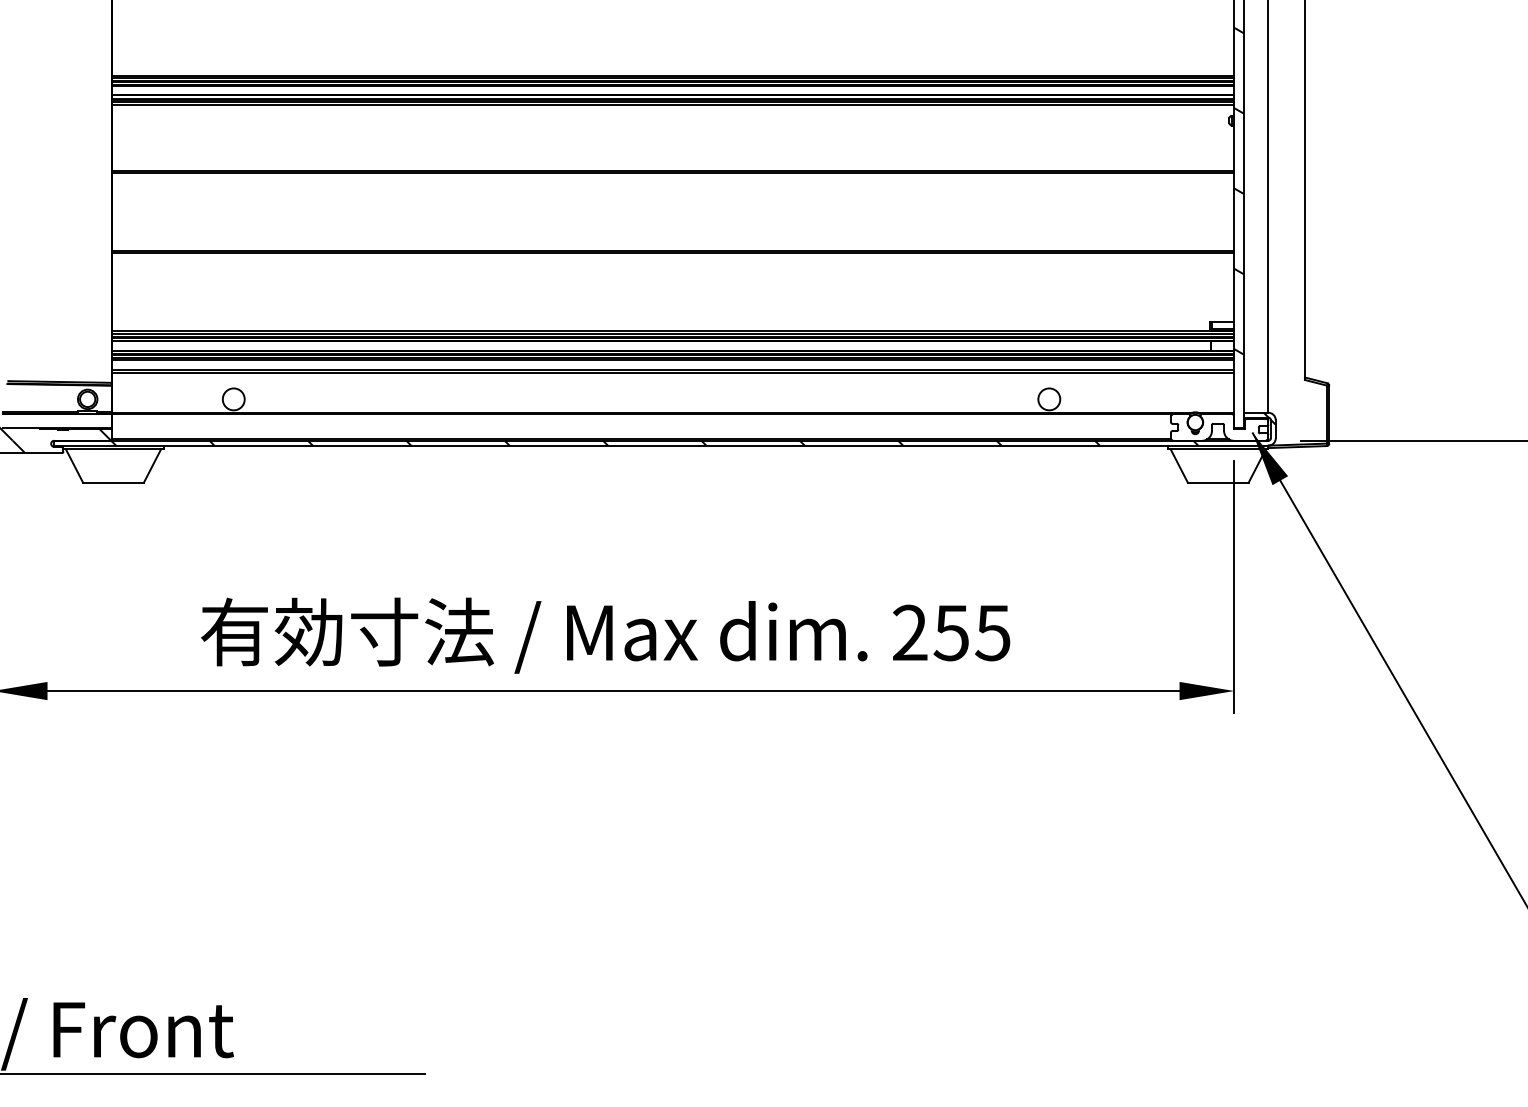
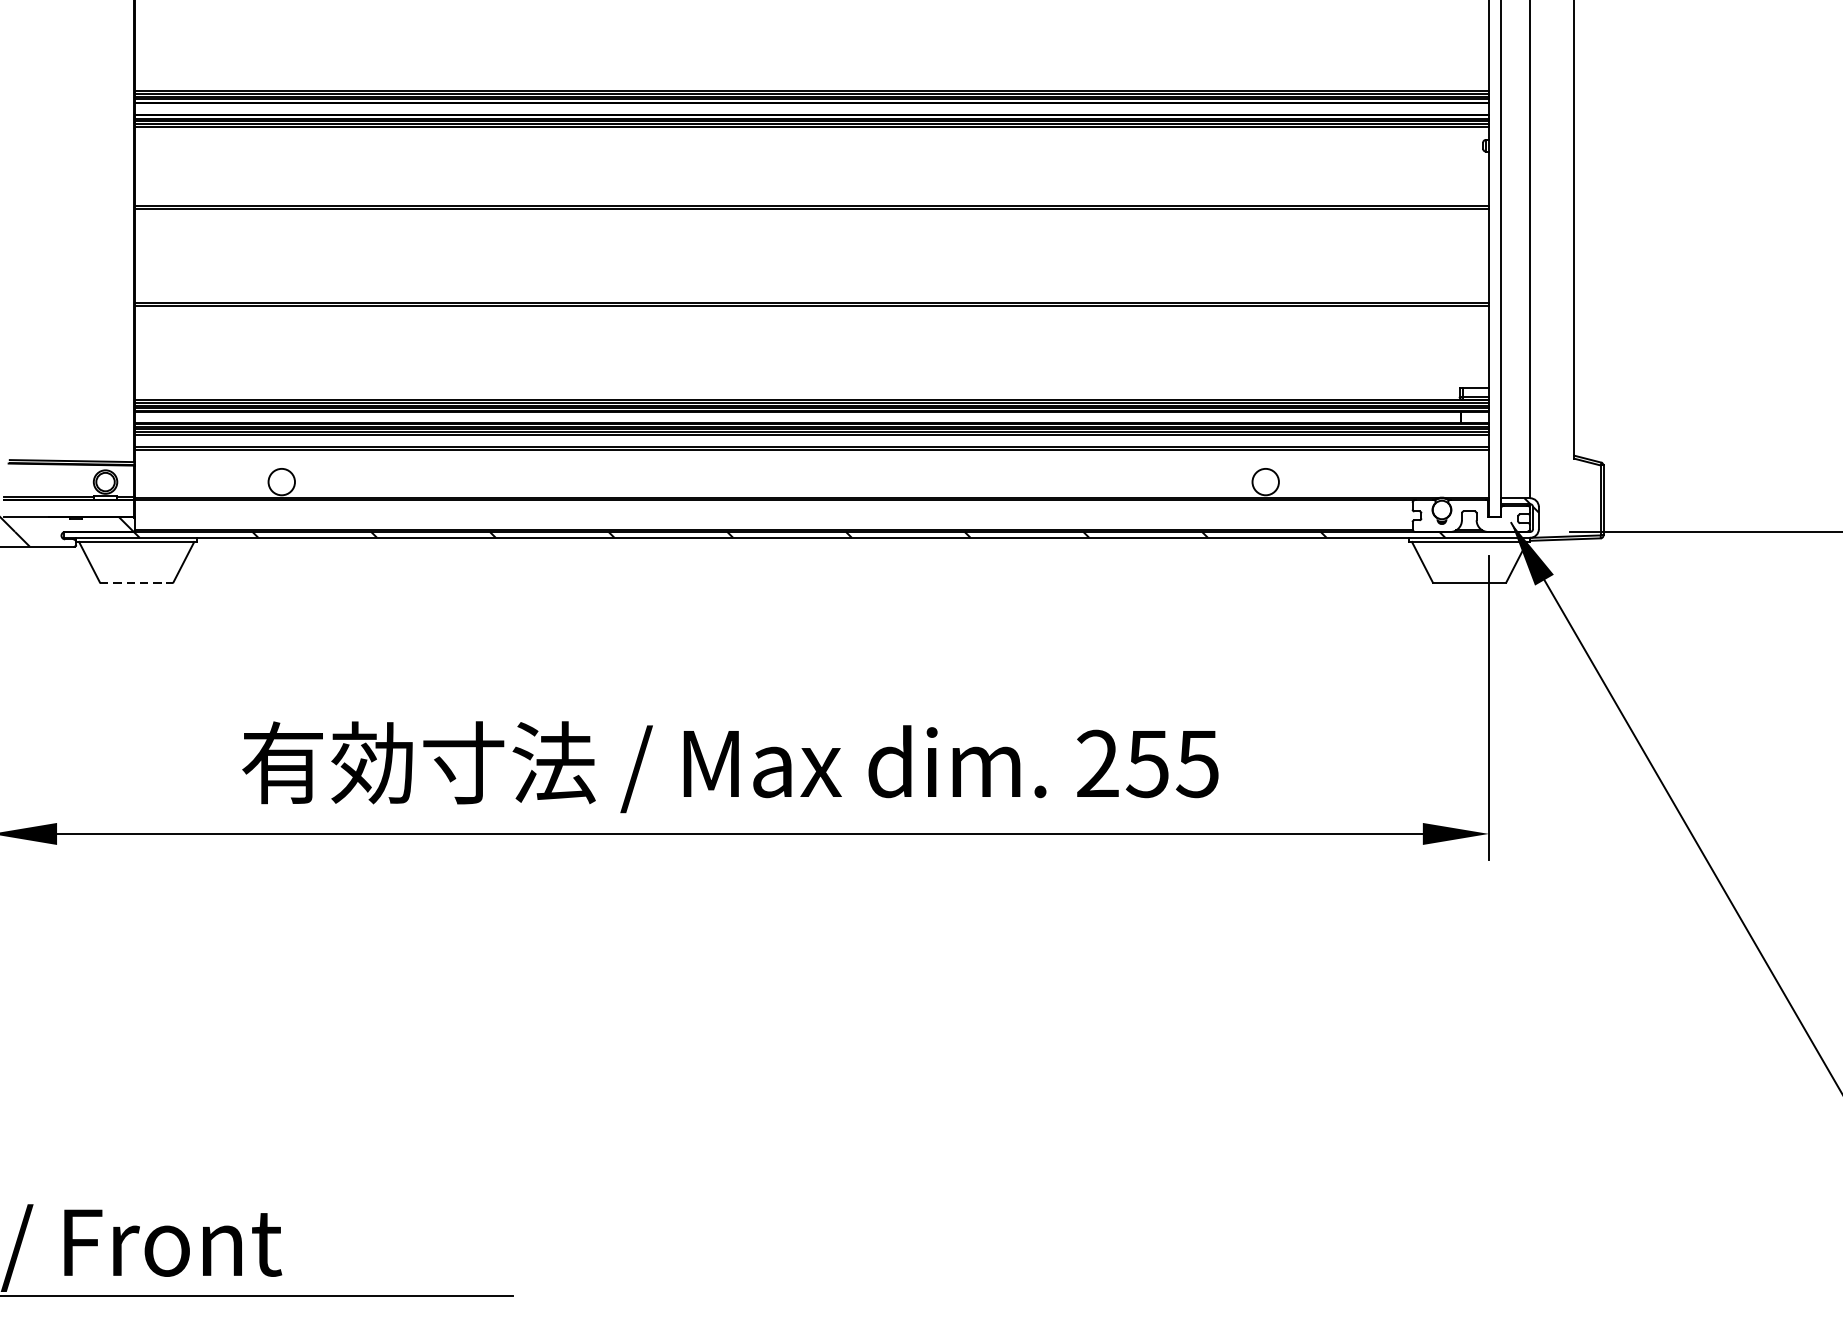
hatch: (1239, 190) -> (1495, 230), removed
line: (114, 482) -> (137, 582), solid -> dashed

